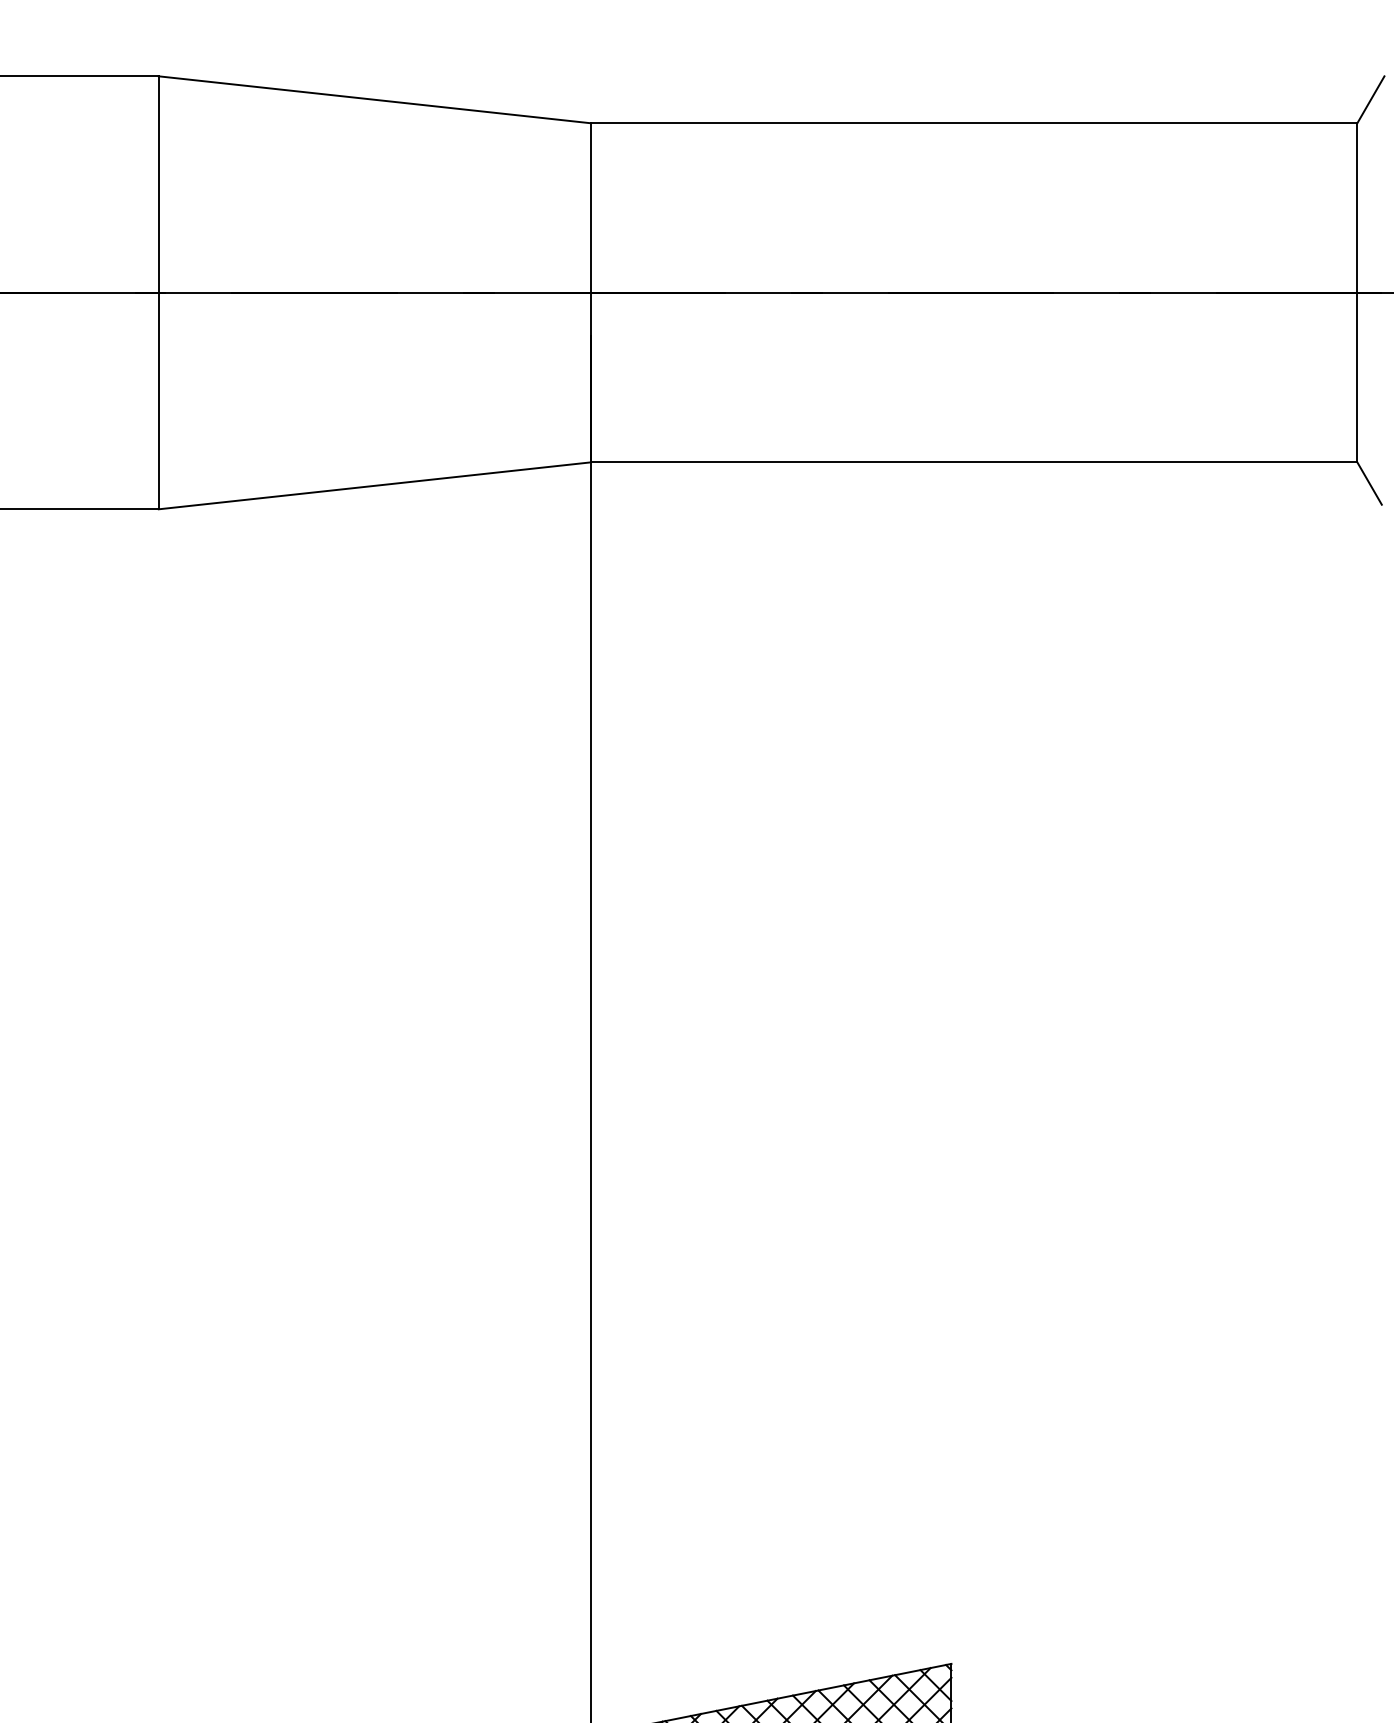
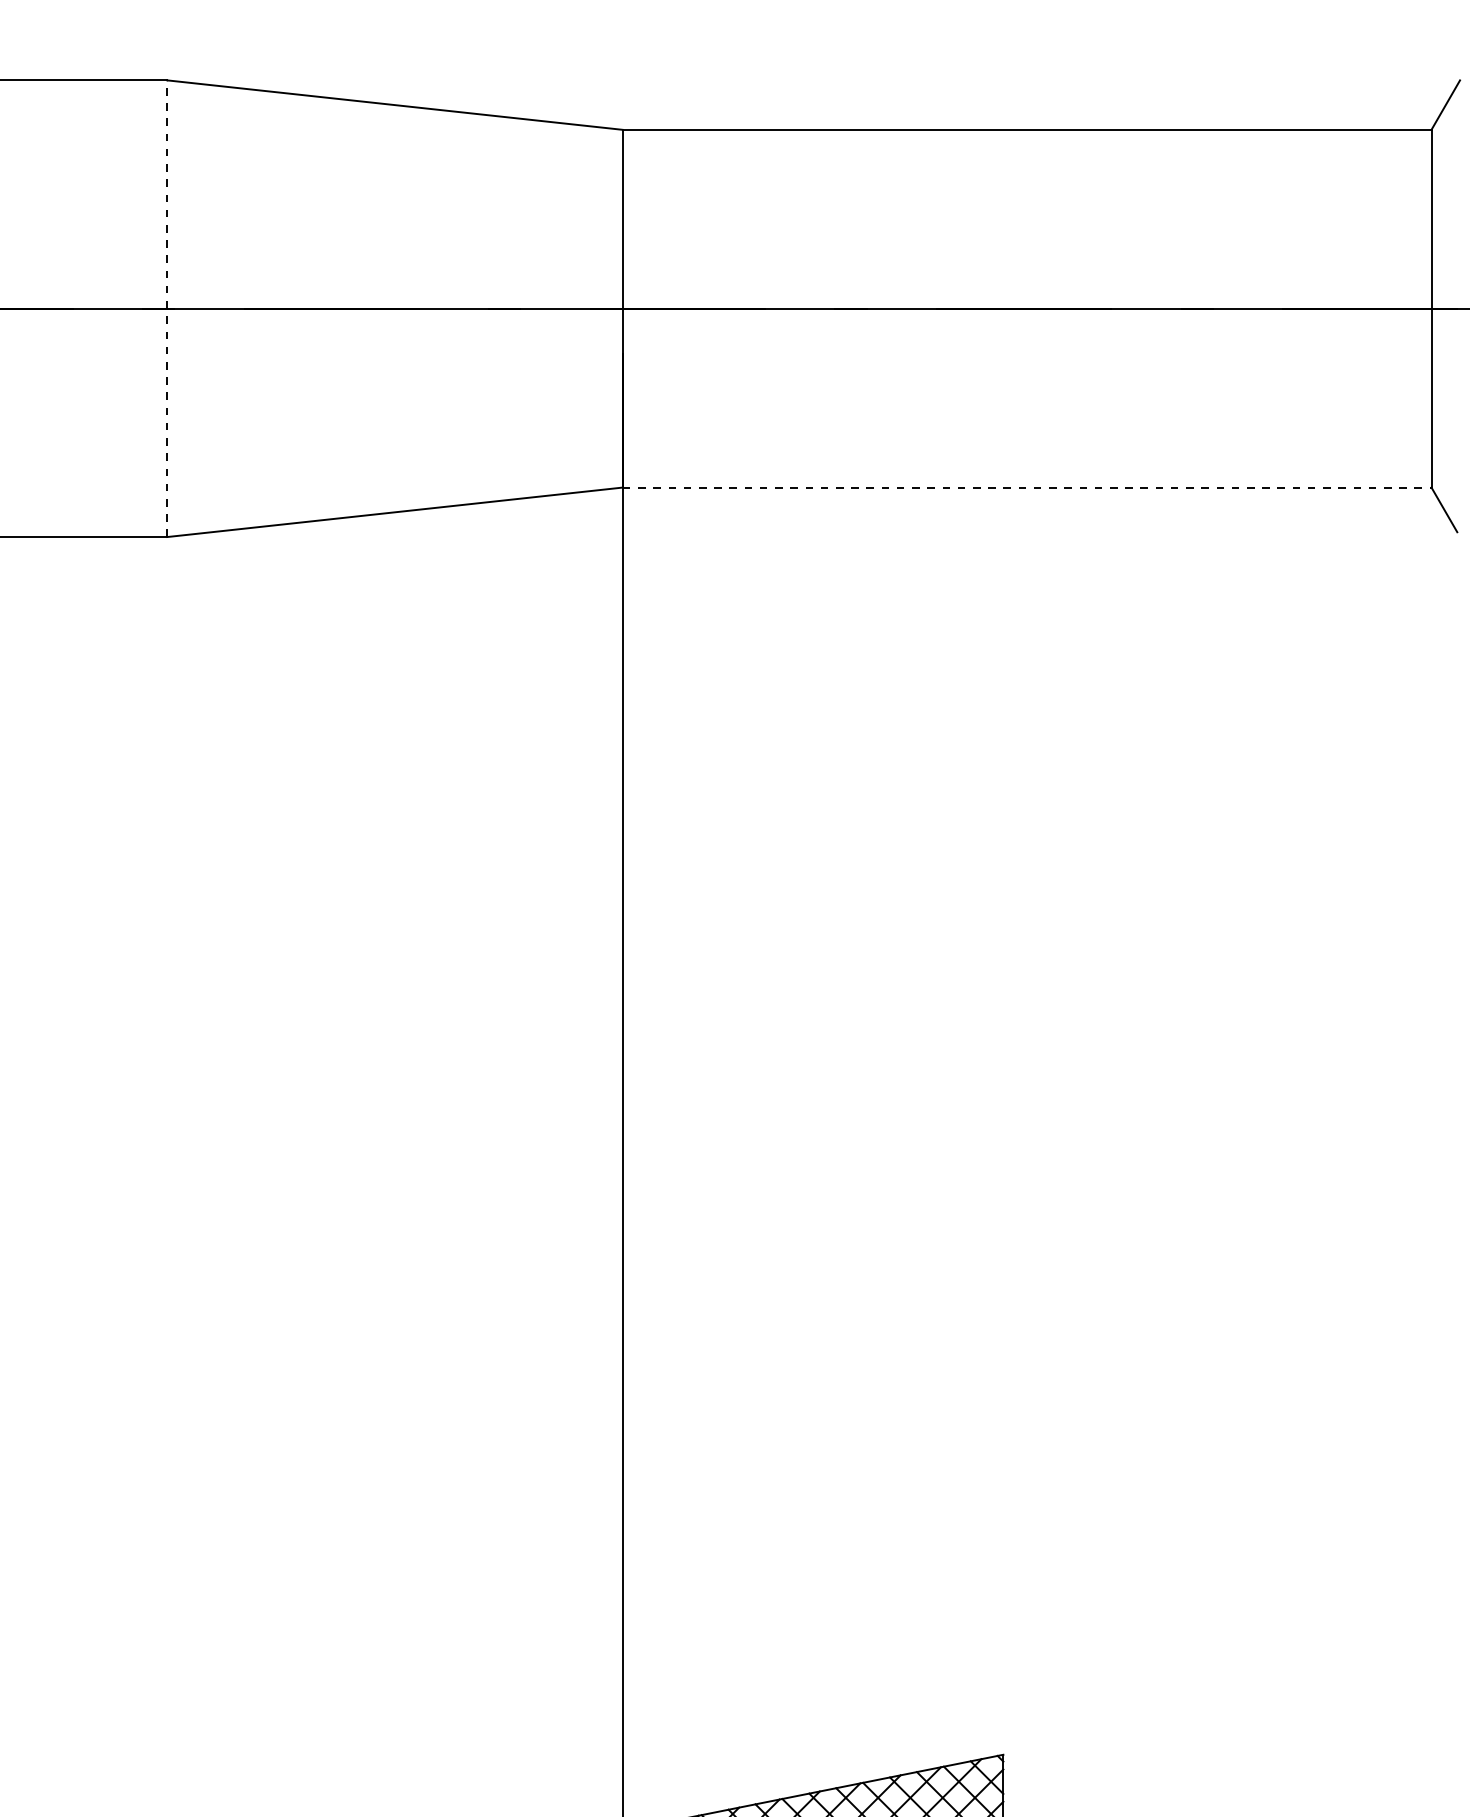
line: (158, 292) -> (167, 308), solid -> dashed
line: (974, 462) -> (1027, 487), solid -> dashed

